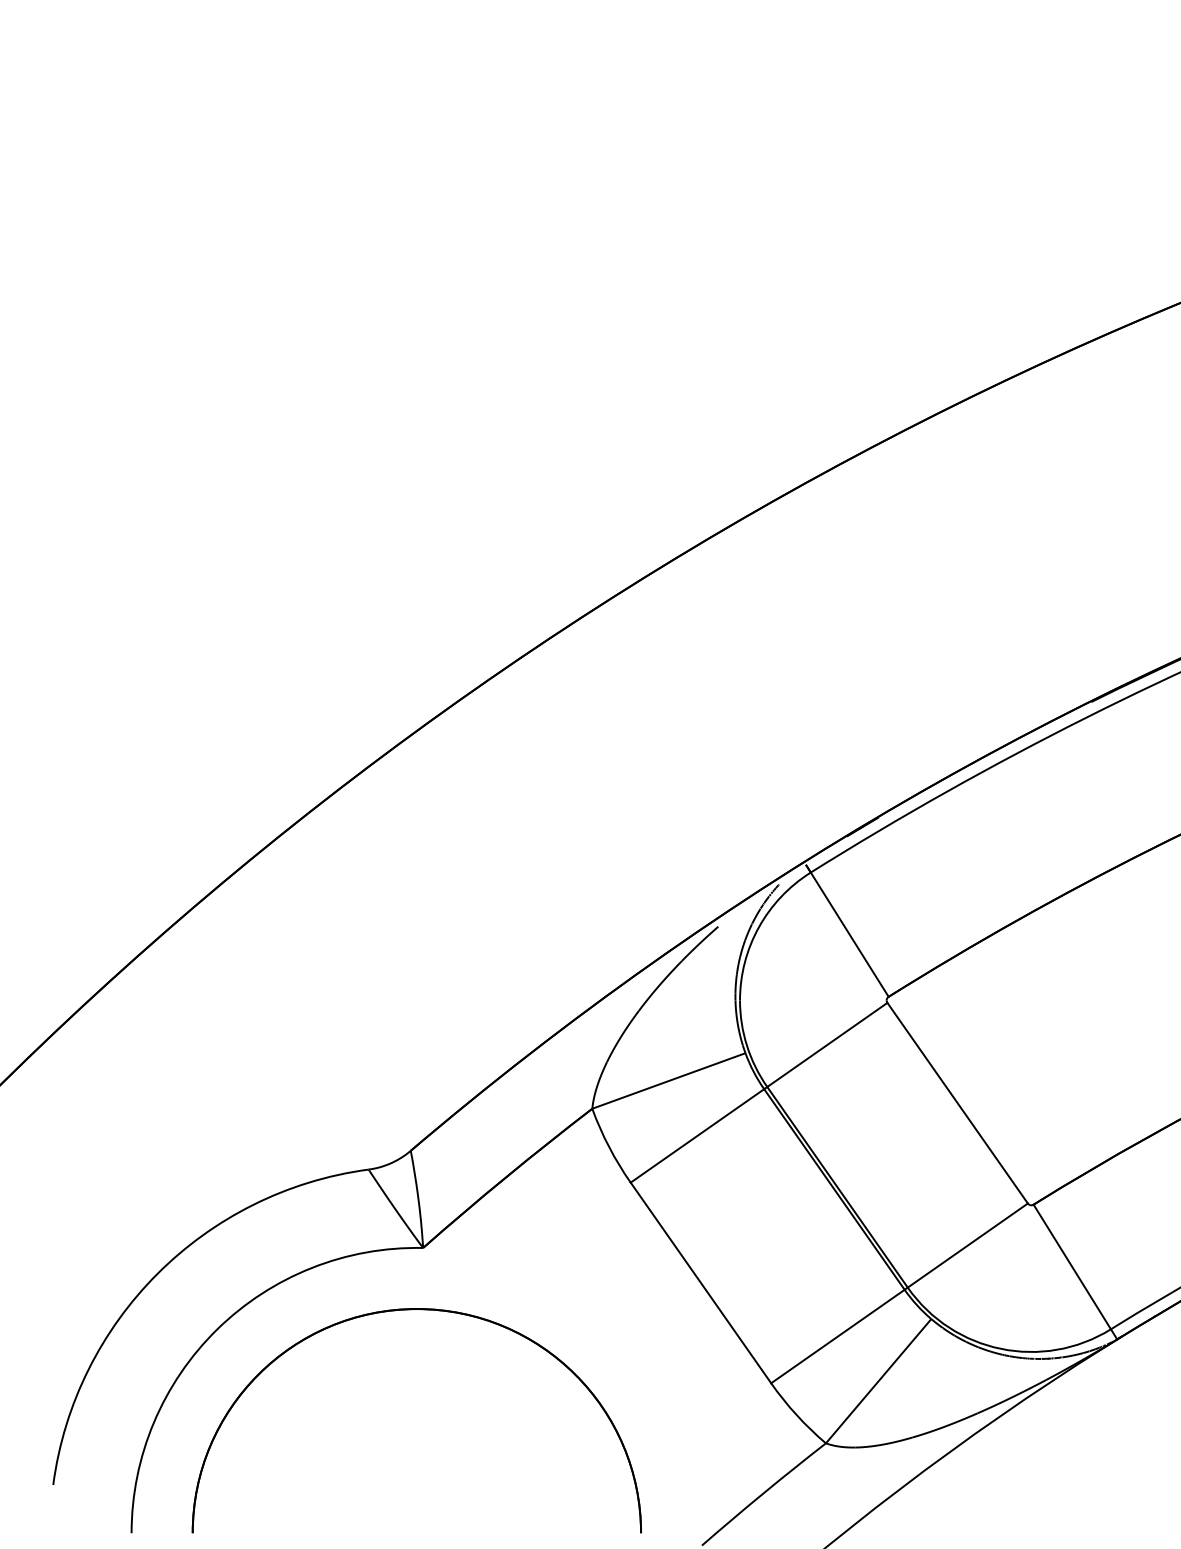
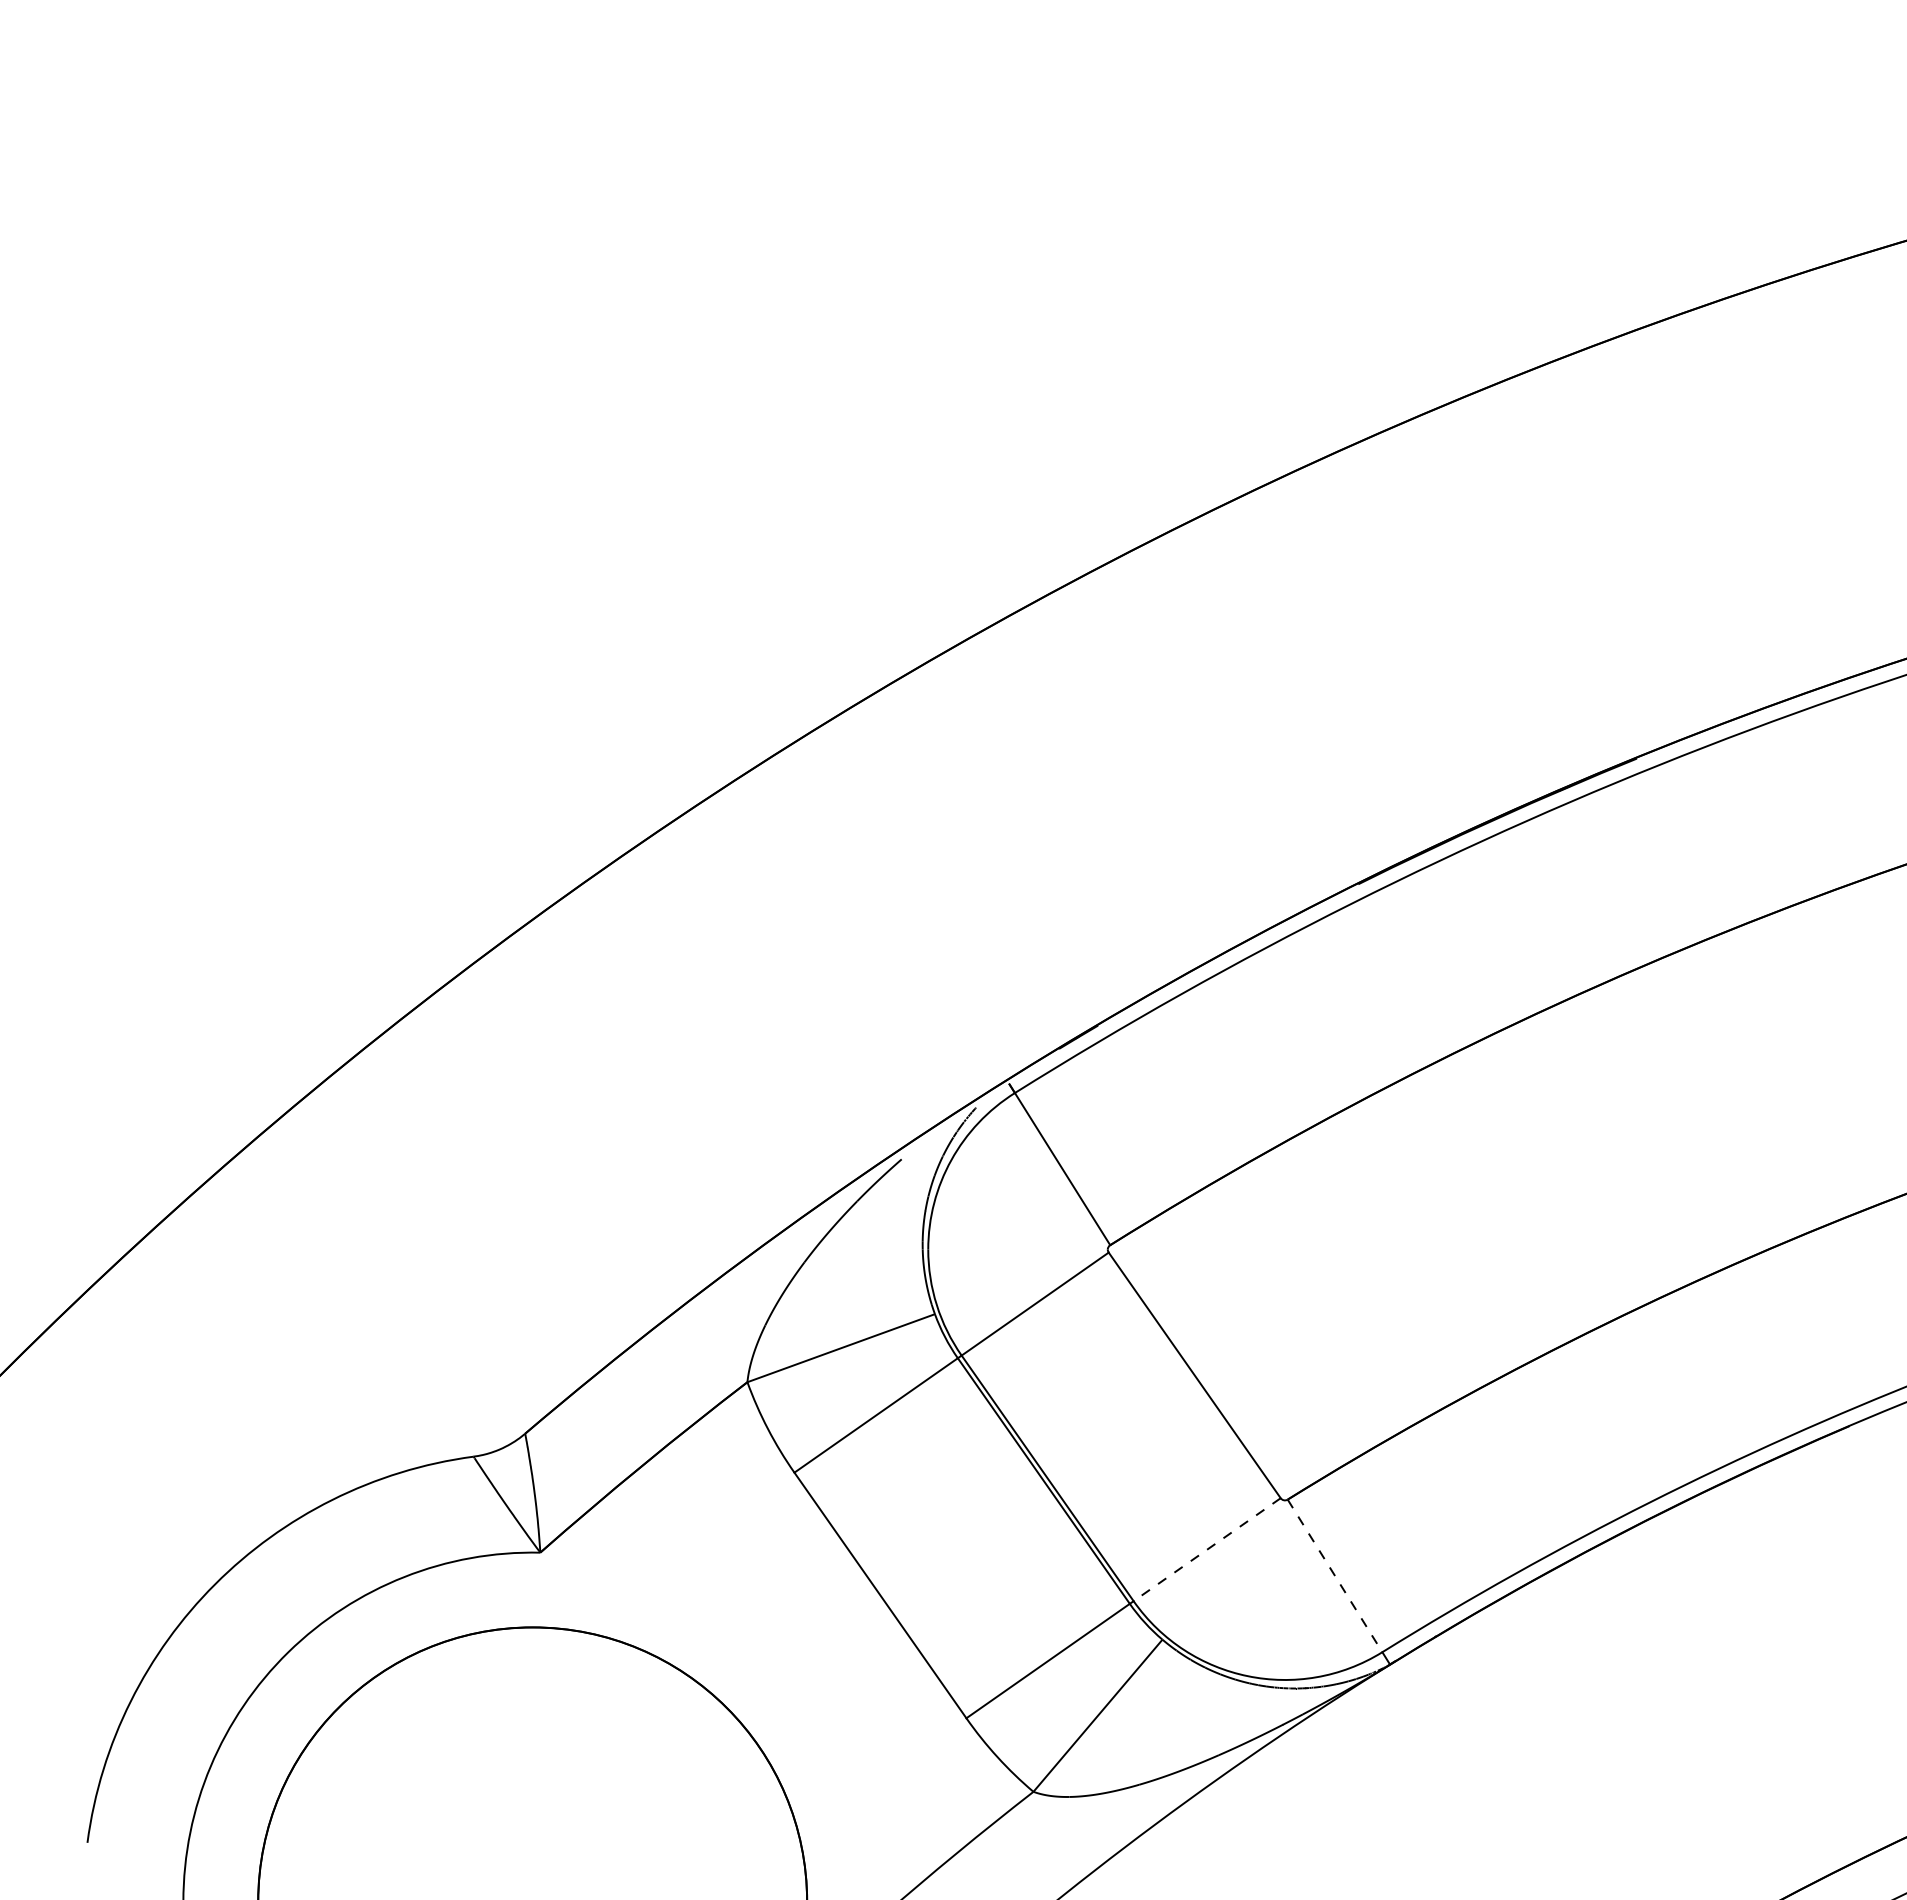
line: (968, 1245) -> (1207, 1549), solid -> dashed
line: (1072, 1266) -> (1335, 1575), solid -> dashed

